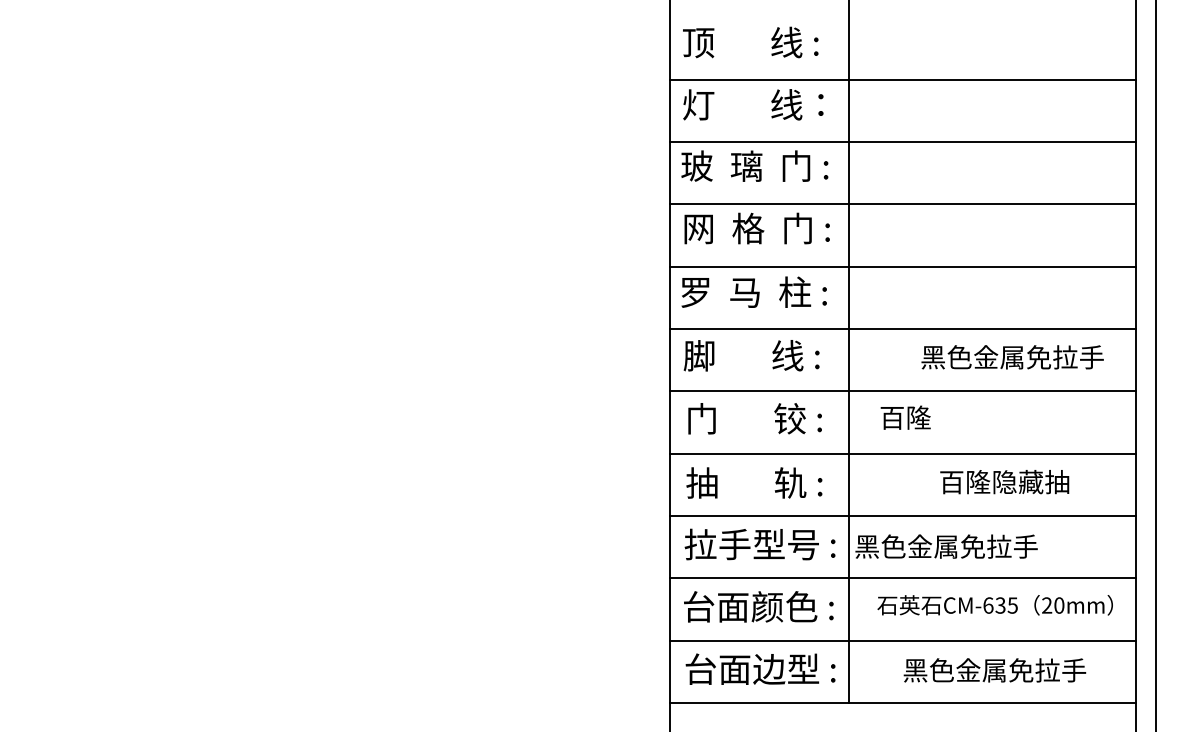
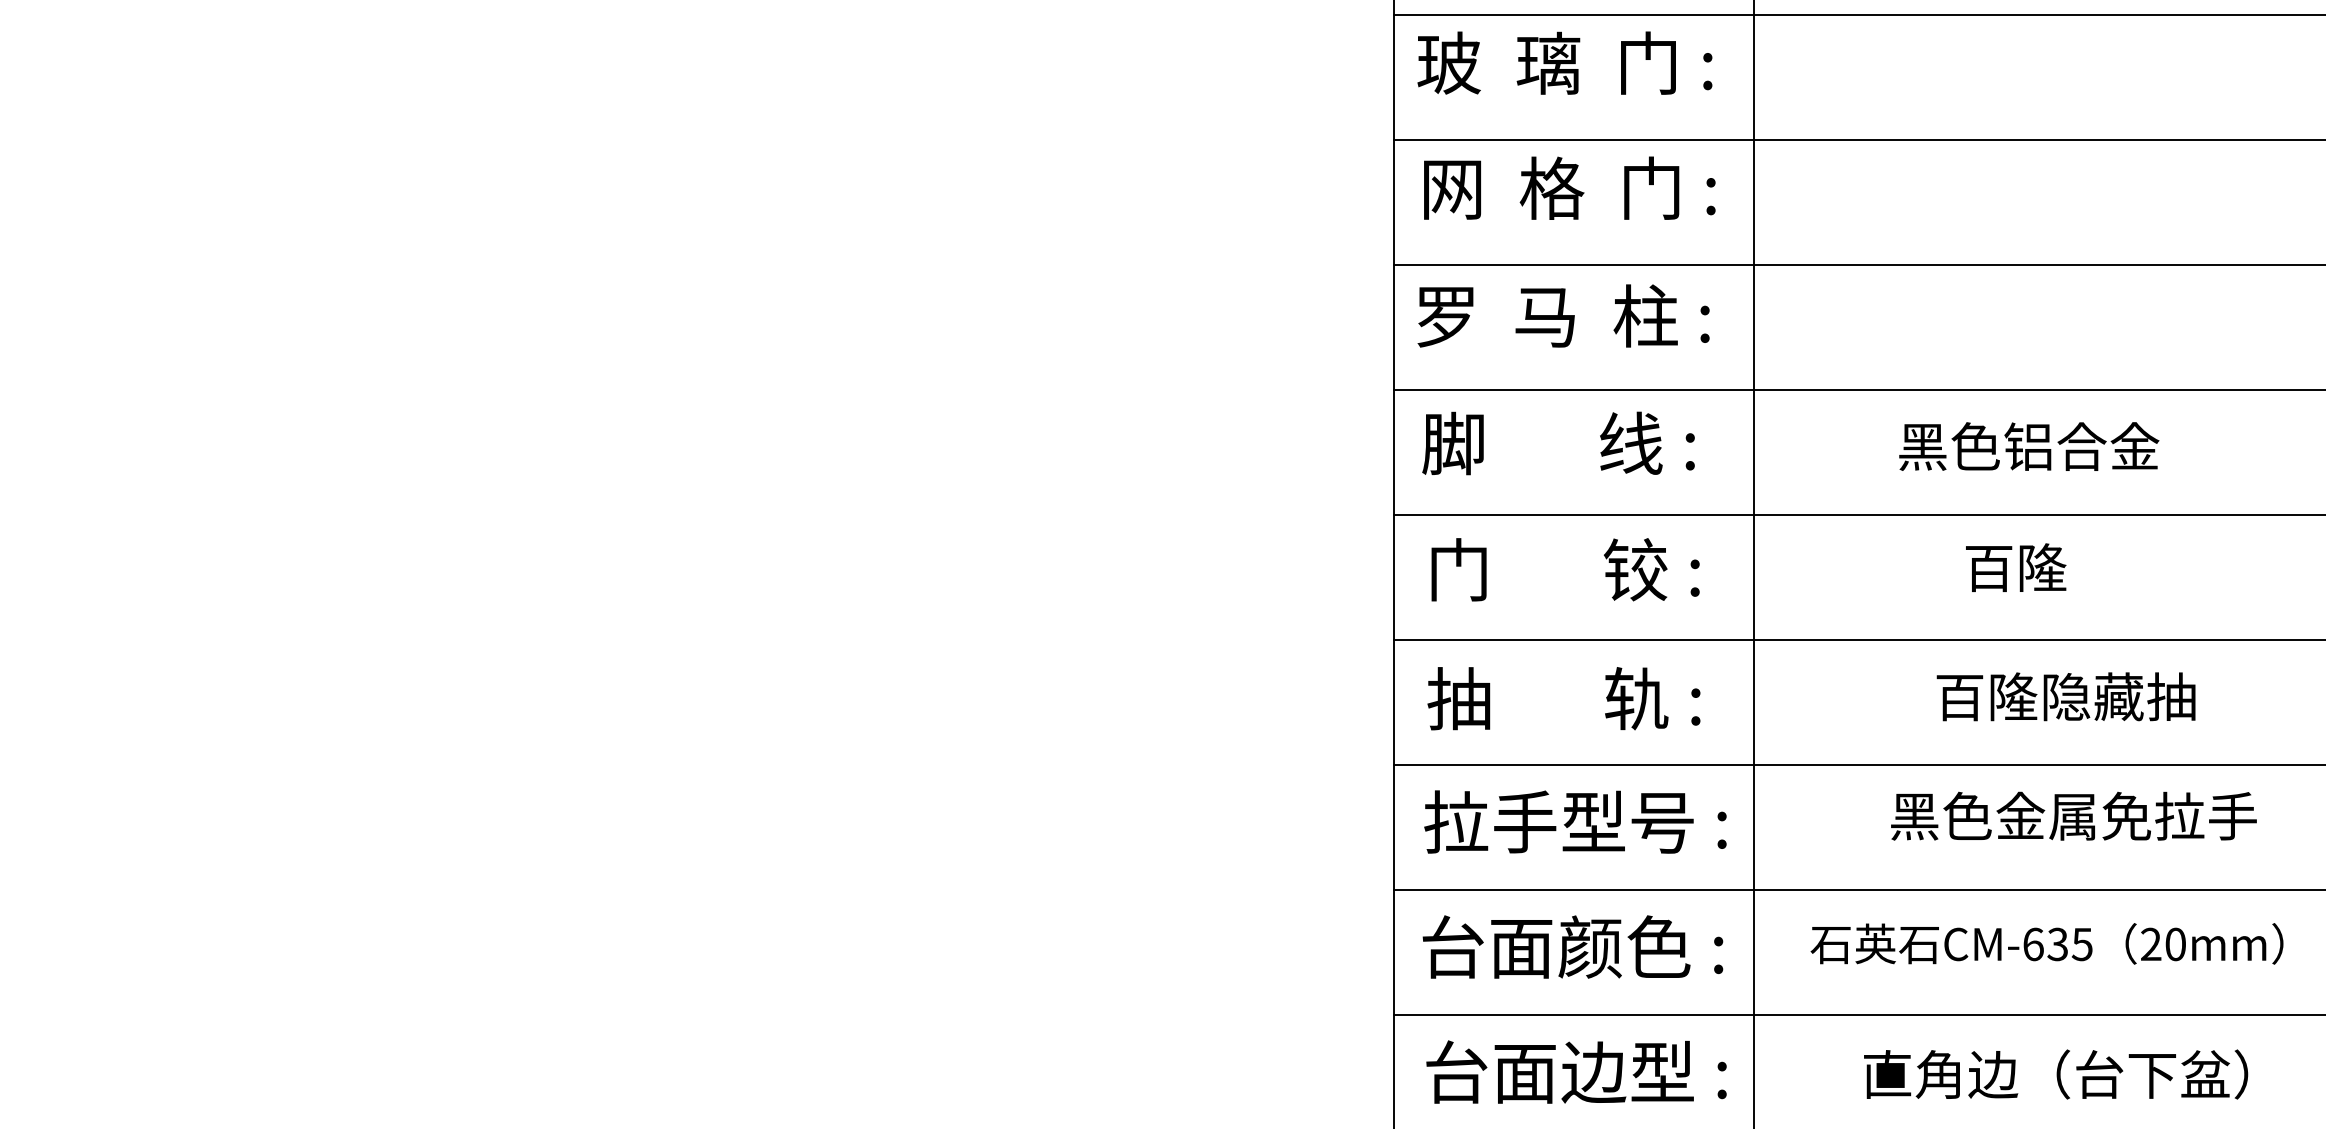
text: (1038, 357) -> (2133, 446), 黑色金属免拉手 -> 黑色铝合金
text: (905, 417) -> (2015, 567), moved
text: (946, 546) -> (2073, 815), moved
text: (999, 670) -> (2055, 1074), 黑色金属免拉手 -> 直角边（台下盆）

